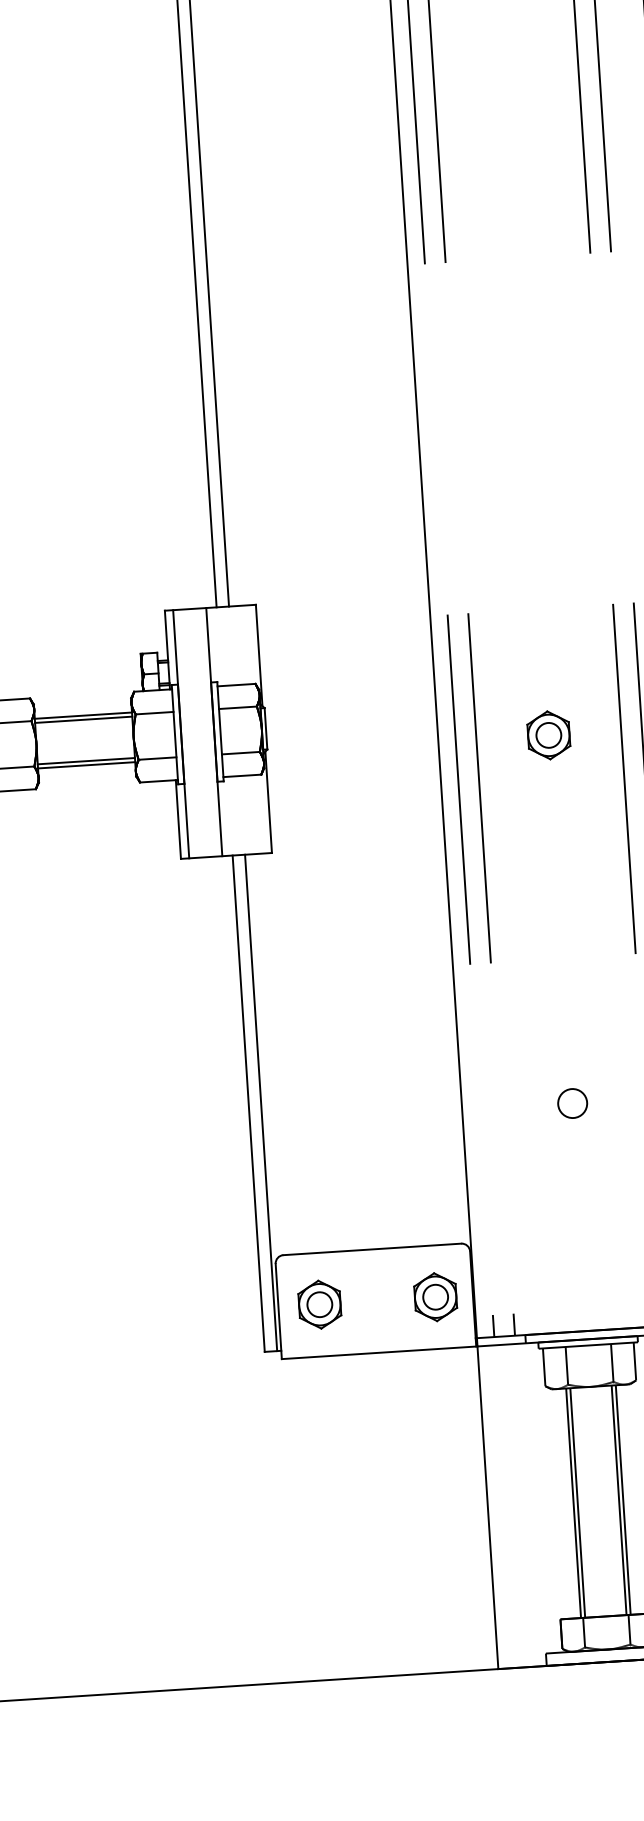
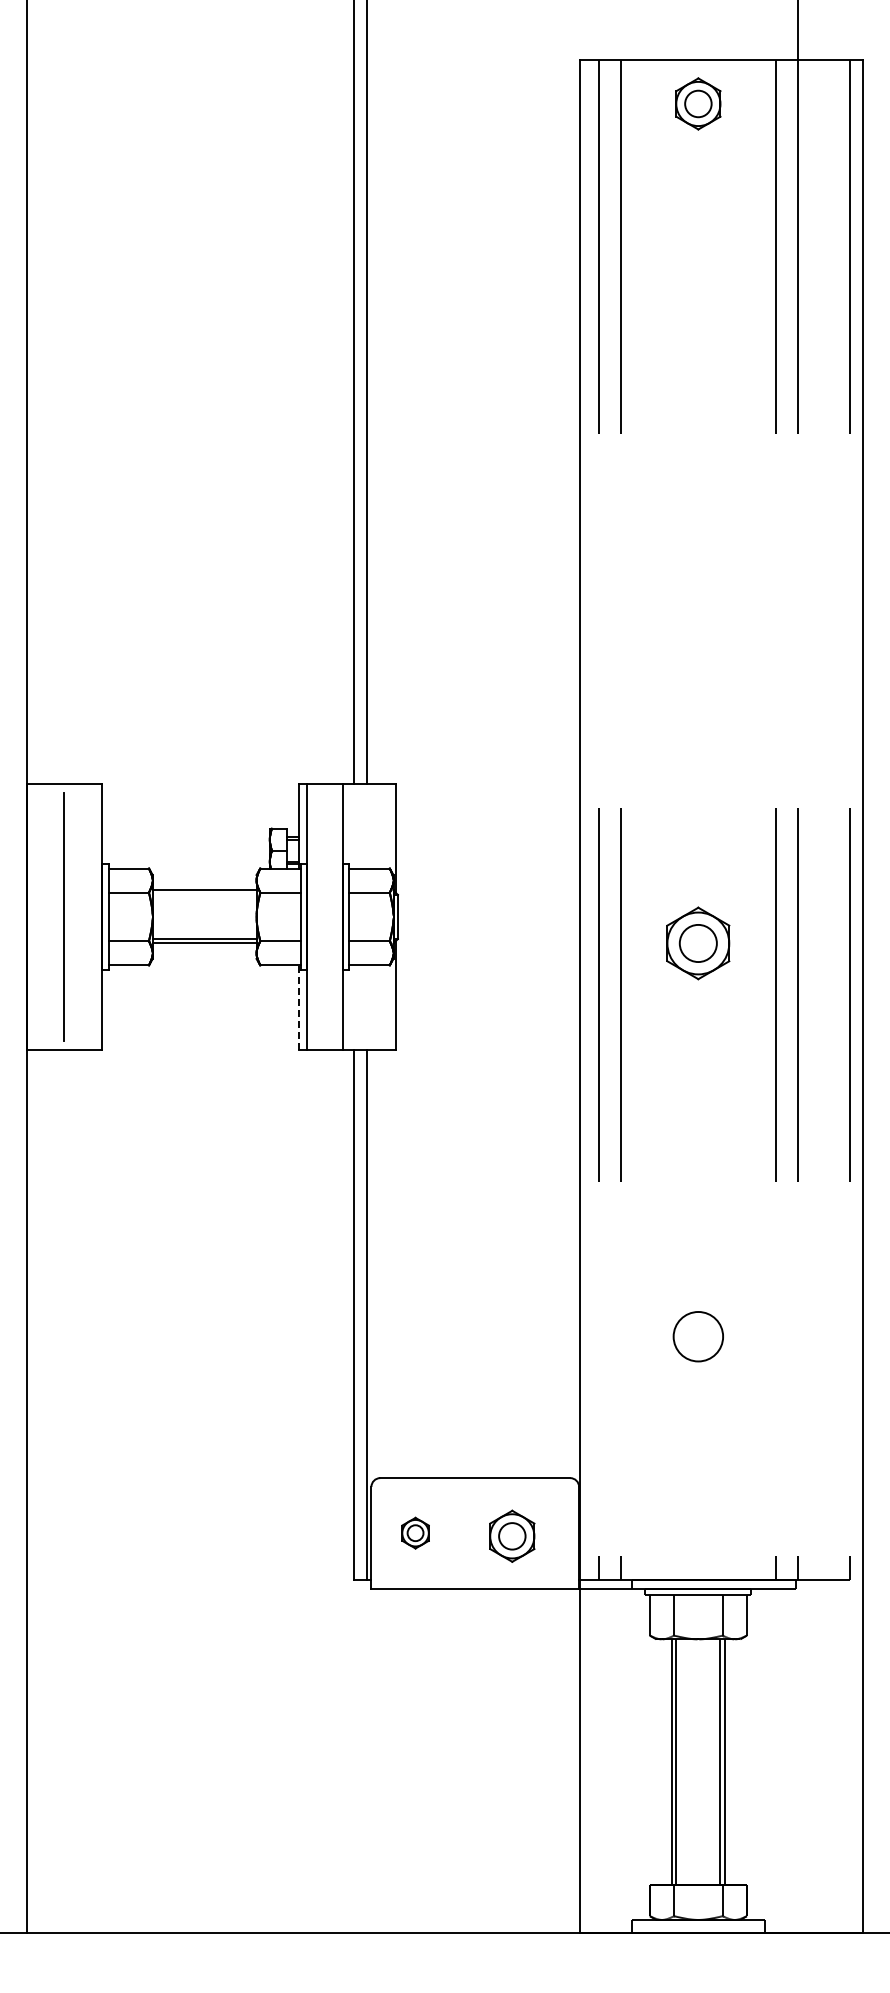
line: (83, 719) -> (204, 894), removed
part: (548, 735) -> (698, 943), size x1.4
line: (178, 818) -> (298, 1006), solid -> dashed
circle: (571, 1103) -> (697, 1336), size x1.6
part: (435, 1296) -> (512, 1535), moved
part: (319, 1303) -> (415, 1532), size x0.6

